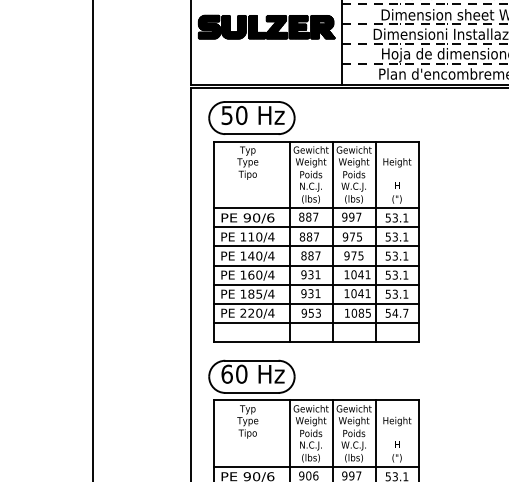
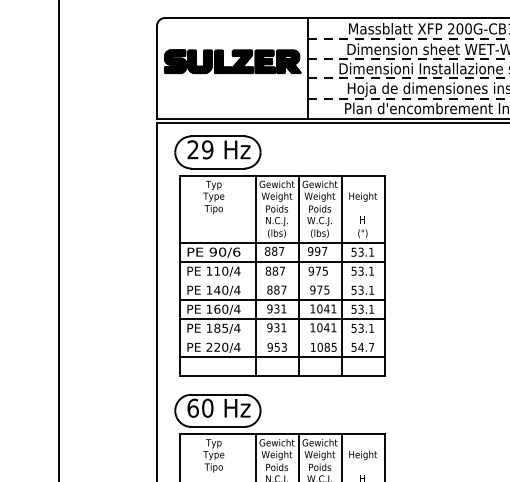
text: (234, 115) -> (200, 149), 50 -> 29
line: (315, 246) -> (281, 280), removed
line: (315, 303) -> (281, 337), removed

